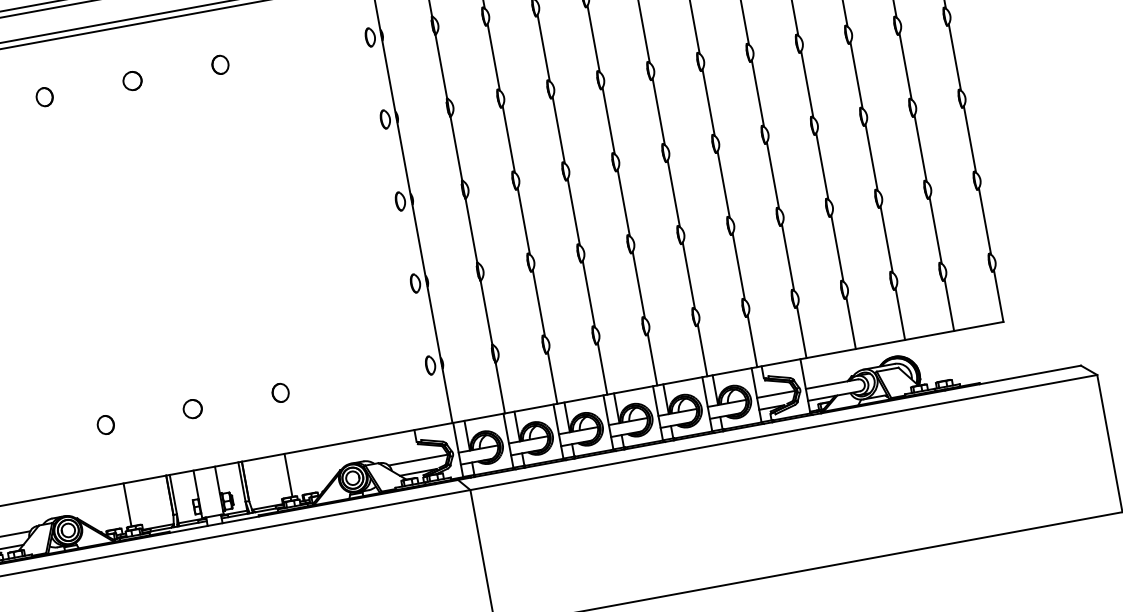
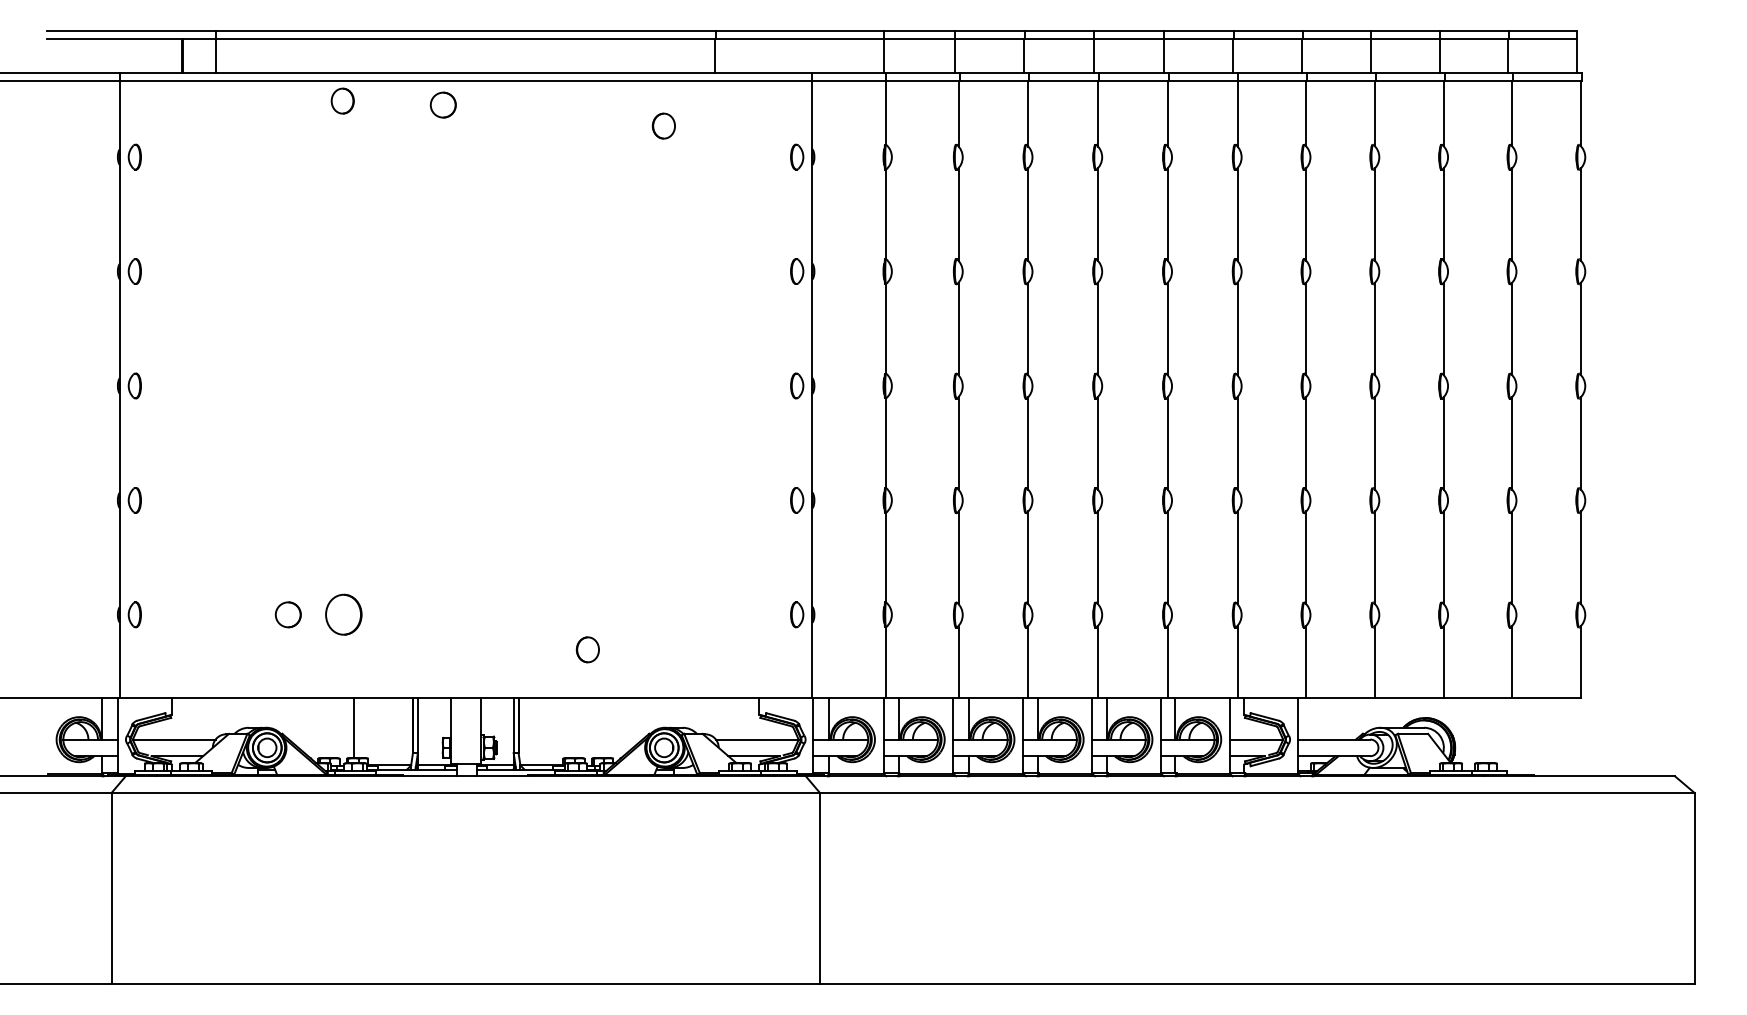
part: (220, 64) -> (663, 125), moved
part: (131, 80) -> (442, 104), moved
part: (44, 96) -> (342, 100), moved
part: (280, 392) -> (587, 649), moved
part: (192, 408) -> (287, 614), moved
part: (106, 424) -> (344, 614), size x1.6
line: (288, 474) -> (578, 727), removed

